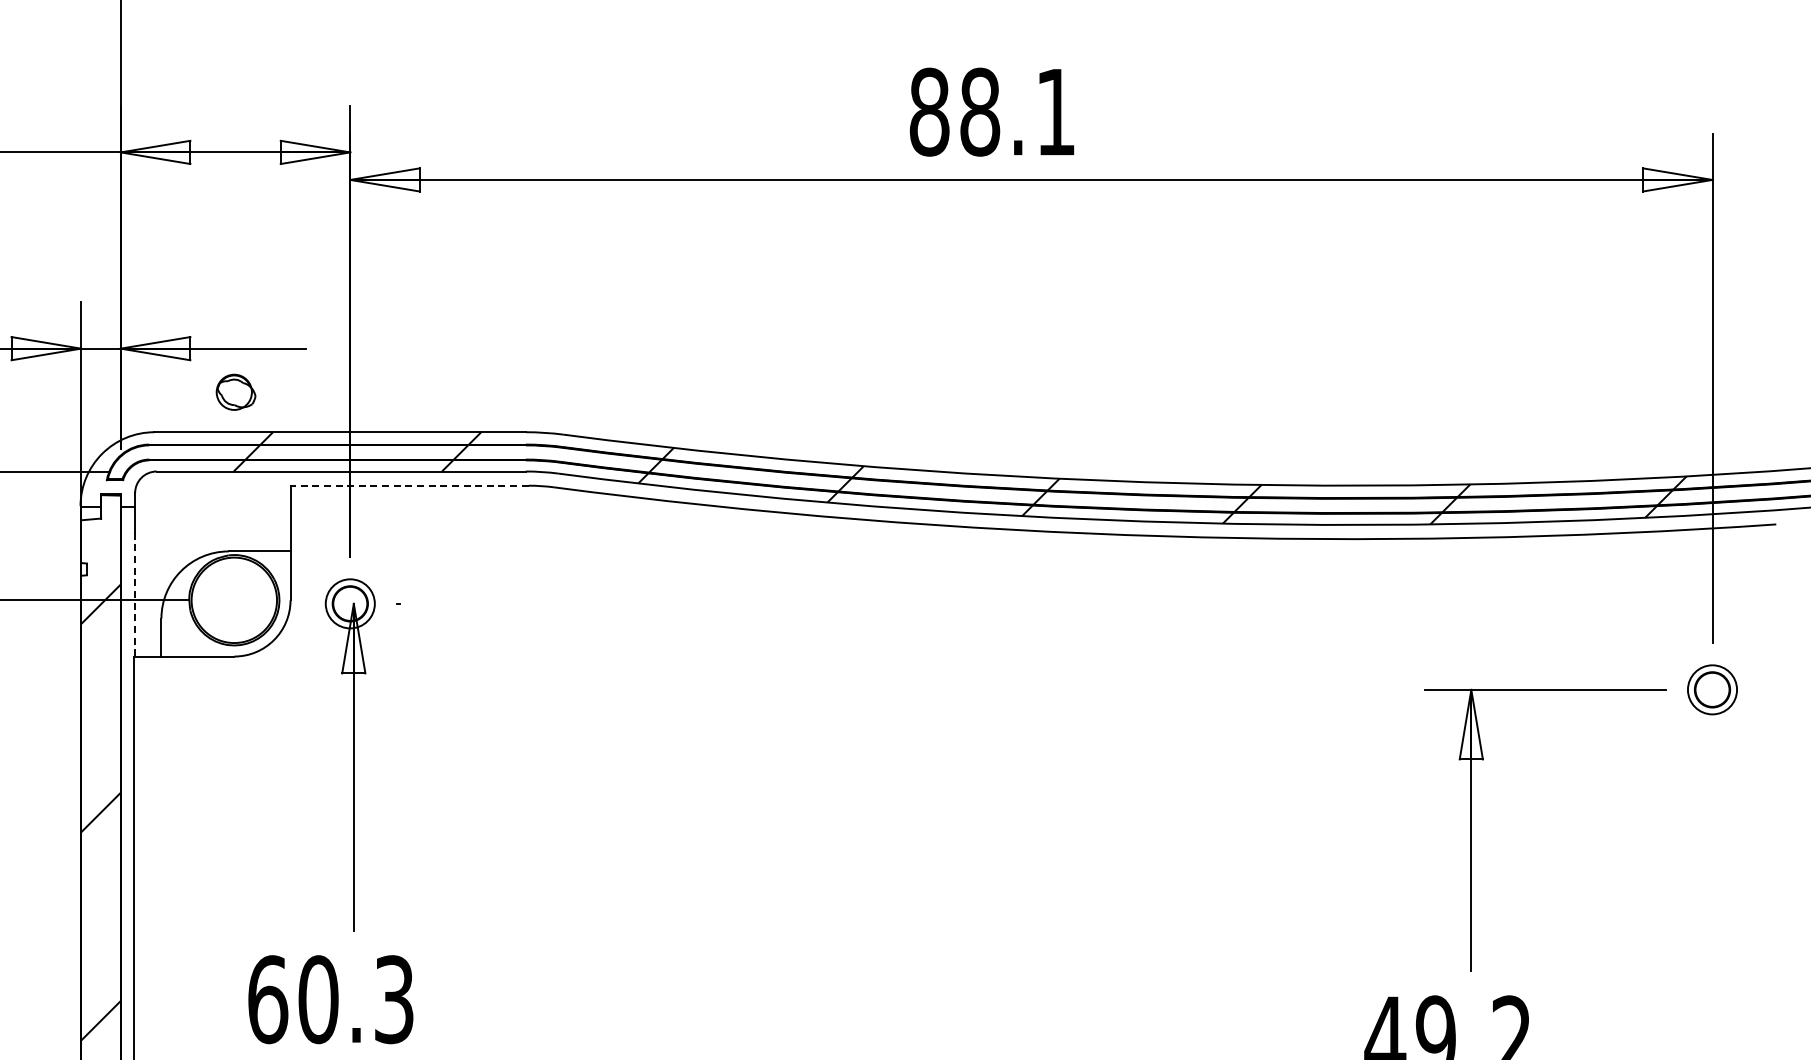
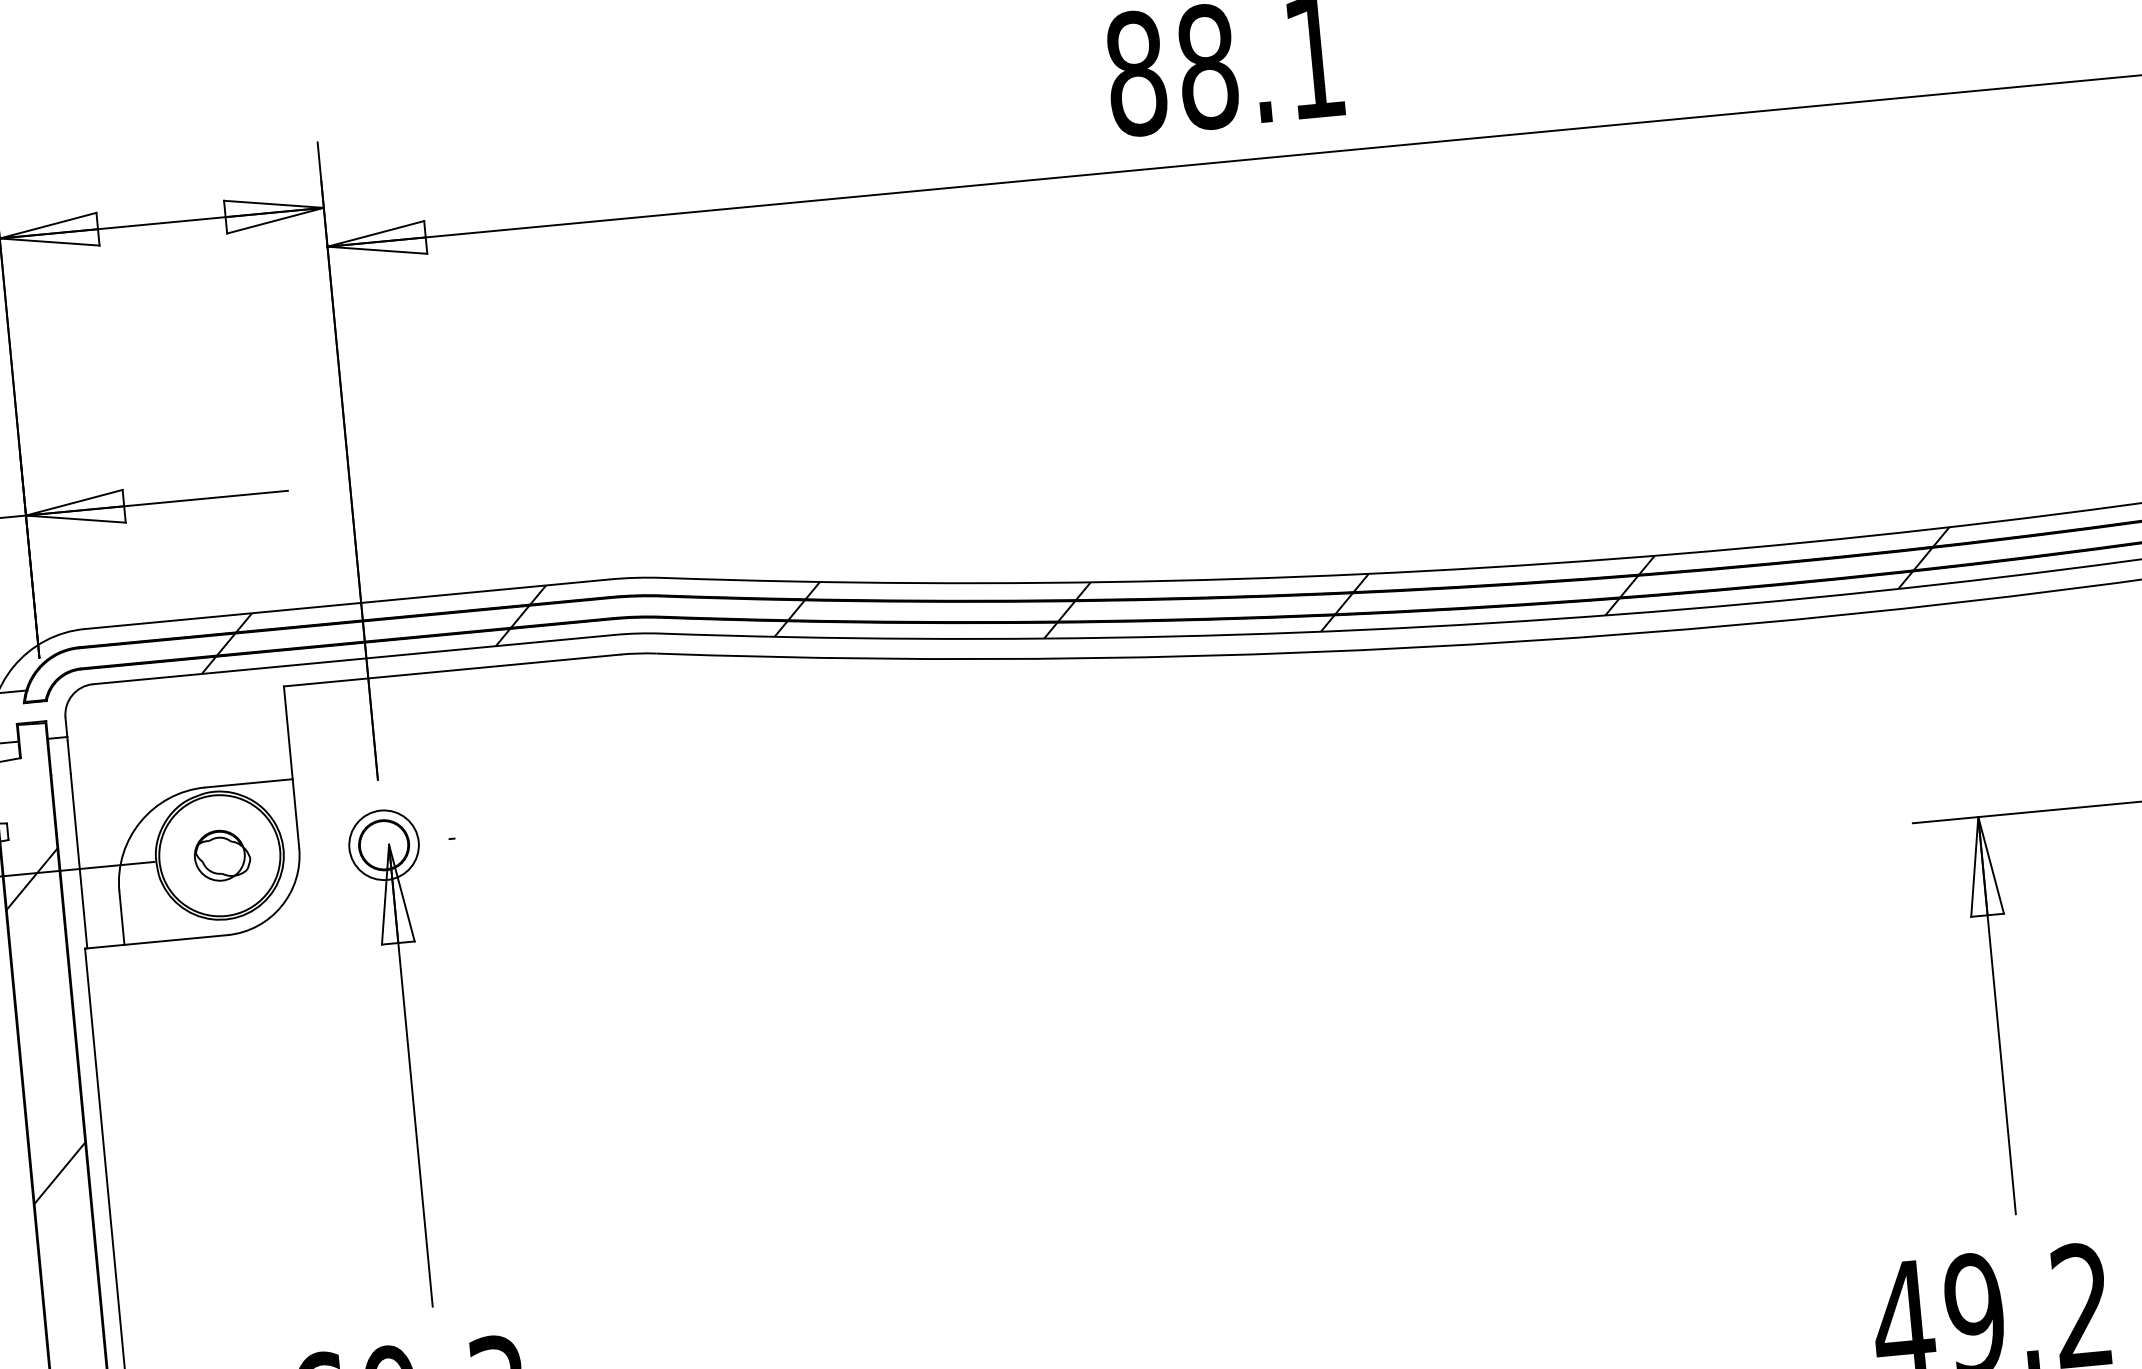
part: (235, 391) -> (221, 854), moved
line: (409, 485) -> (451, 670), dashed -> solid
line: (135, 594) -> (79, 860), dashed -> solid

